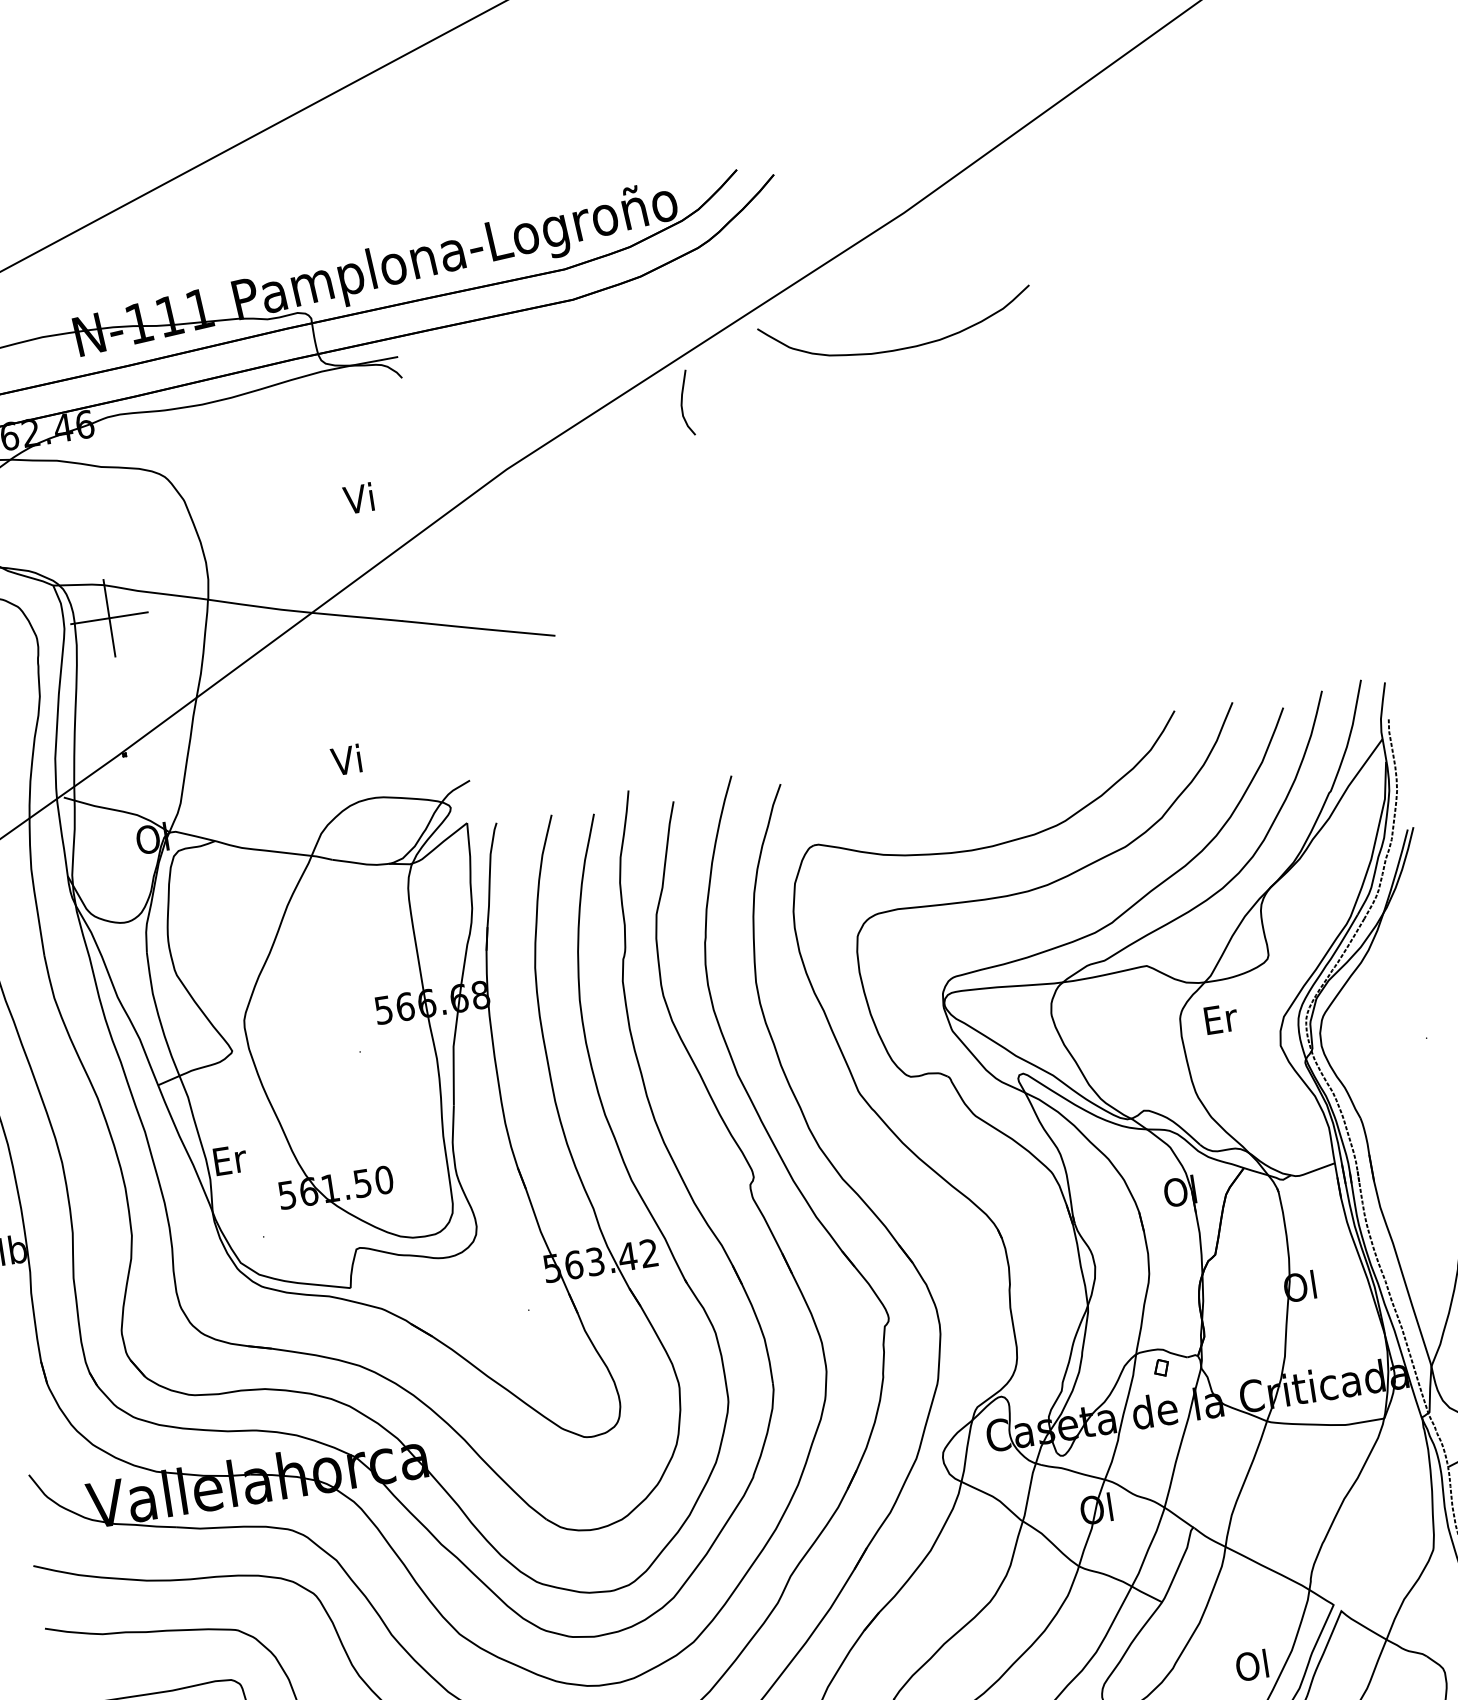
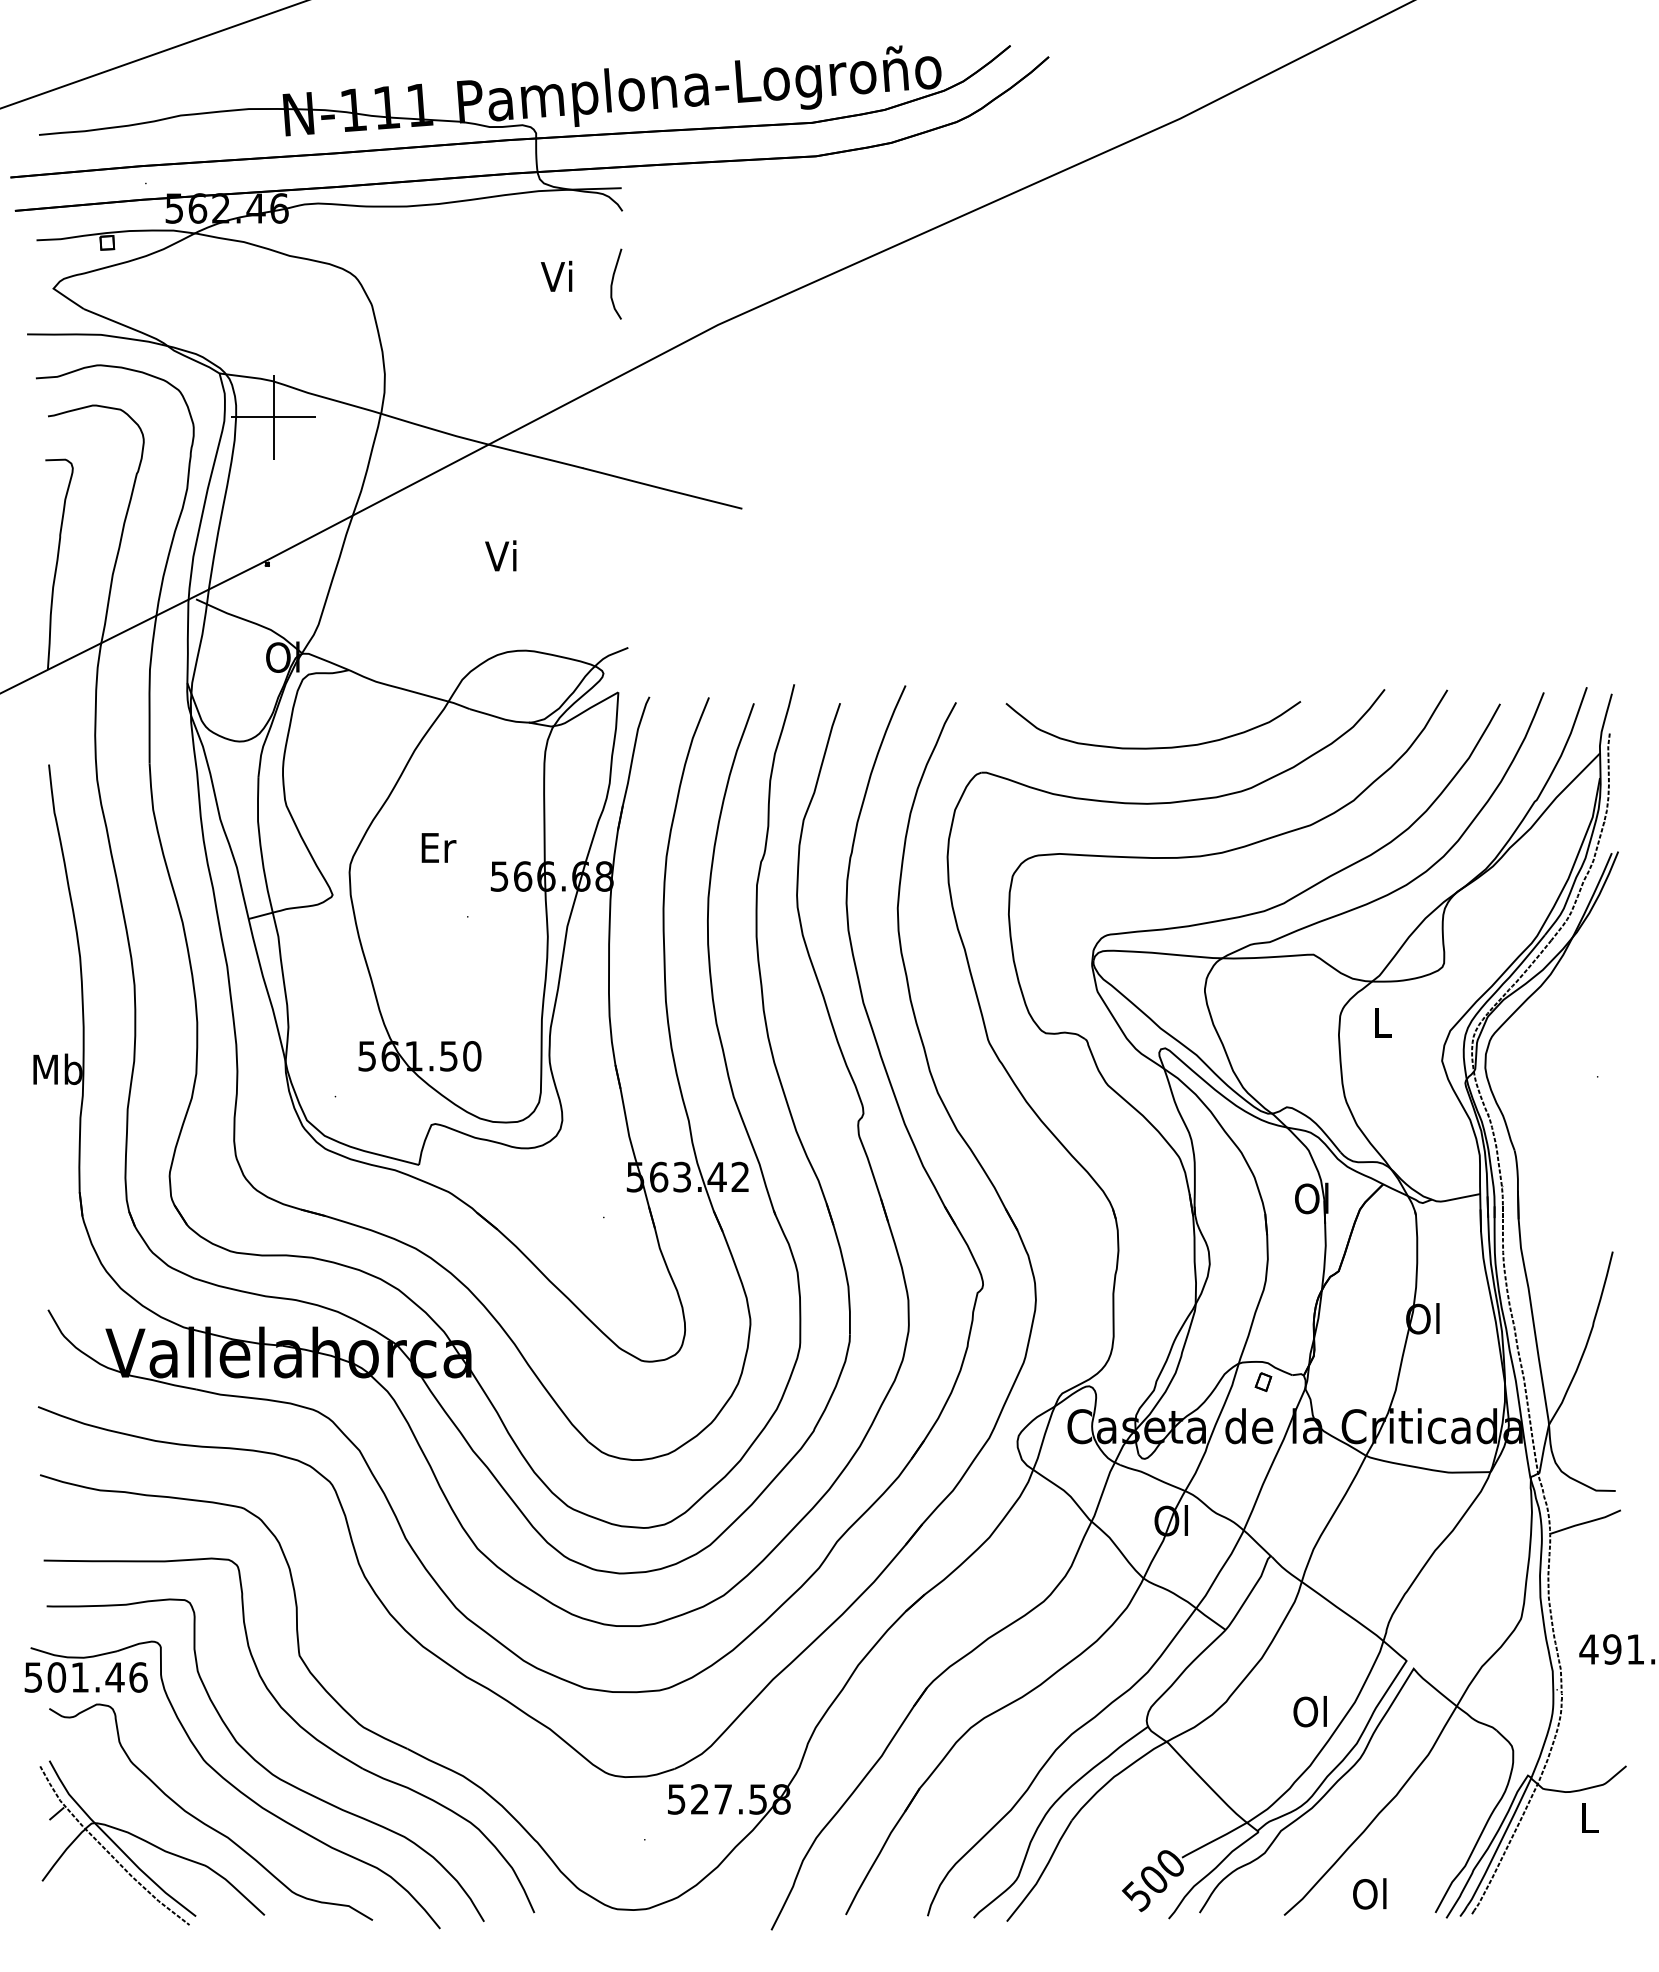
curve: (899, 348) -> (1153, 747), moved
curve: (682, 401) -> (613, 281), moved
text: (358, 497) -> (556, 275), moved
text: (345, 759) -> (500, 555), moved
text: (1221, 1018) -> (1383, 1022), Er -> L
text: (230, 1159) -> (438, 847), moved

